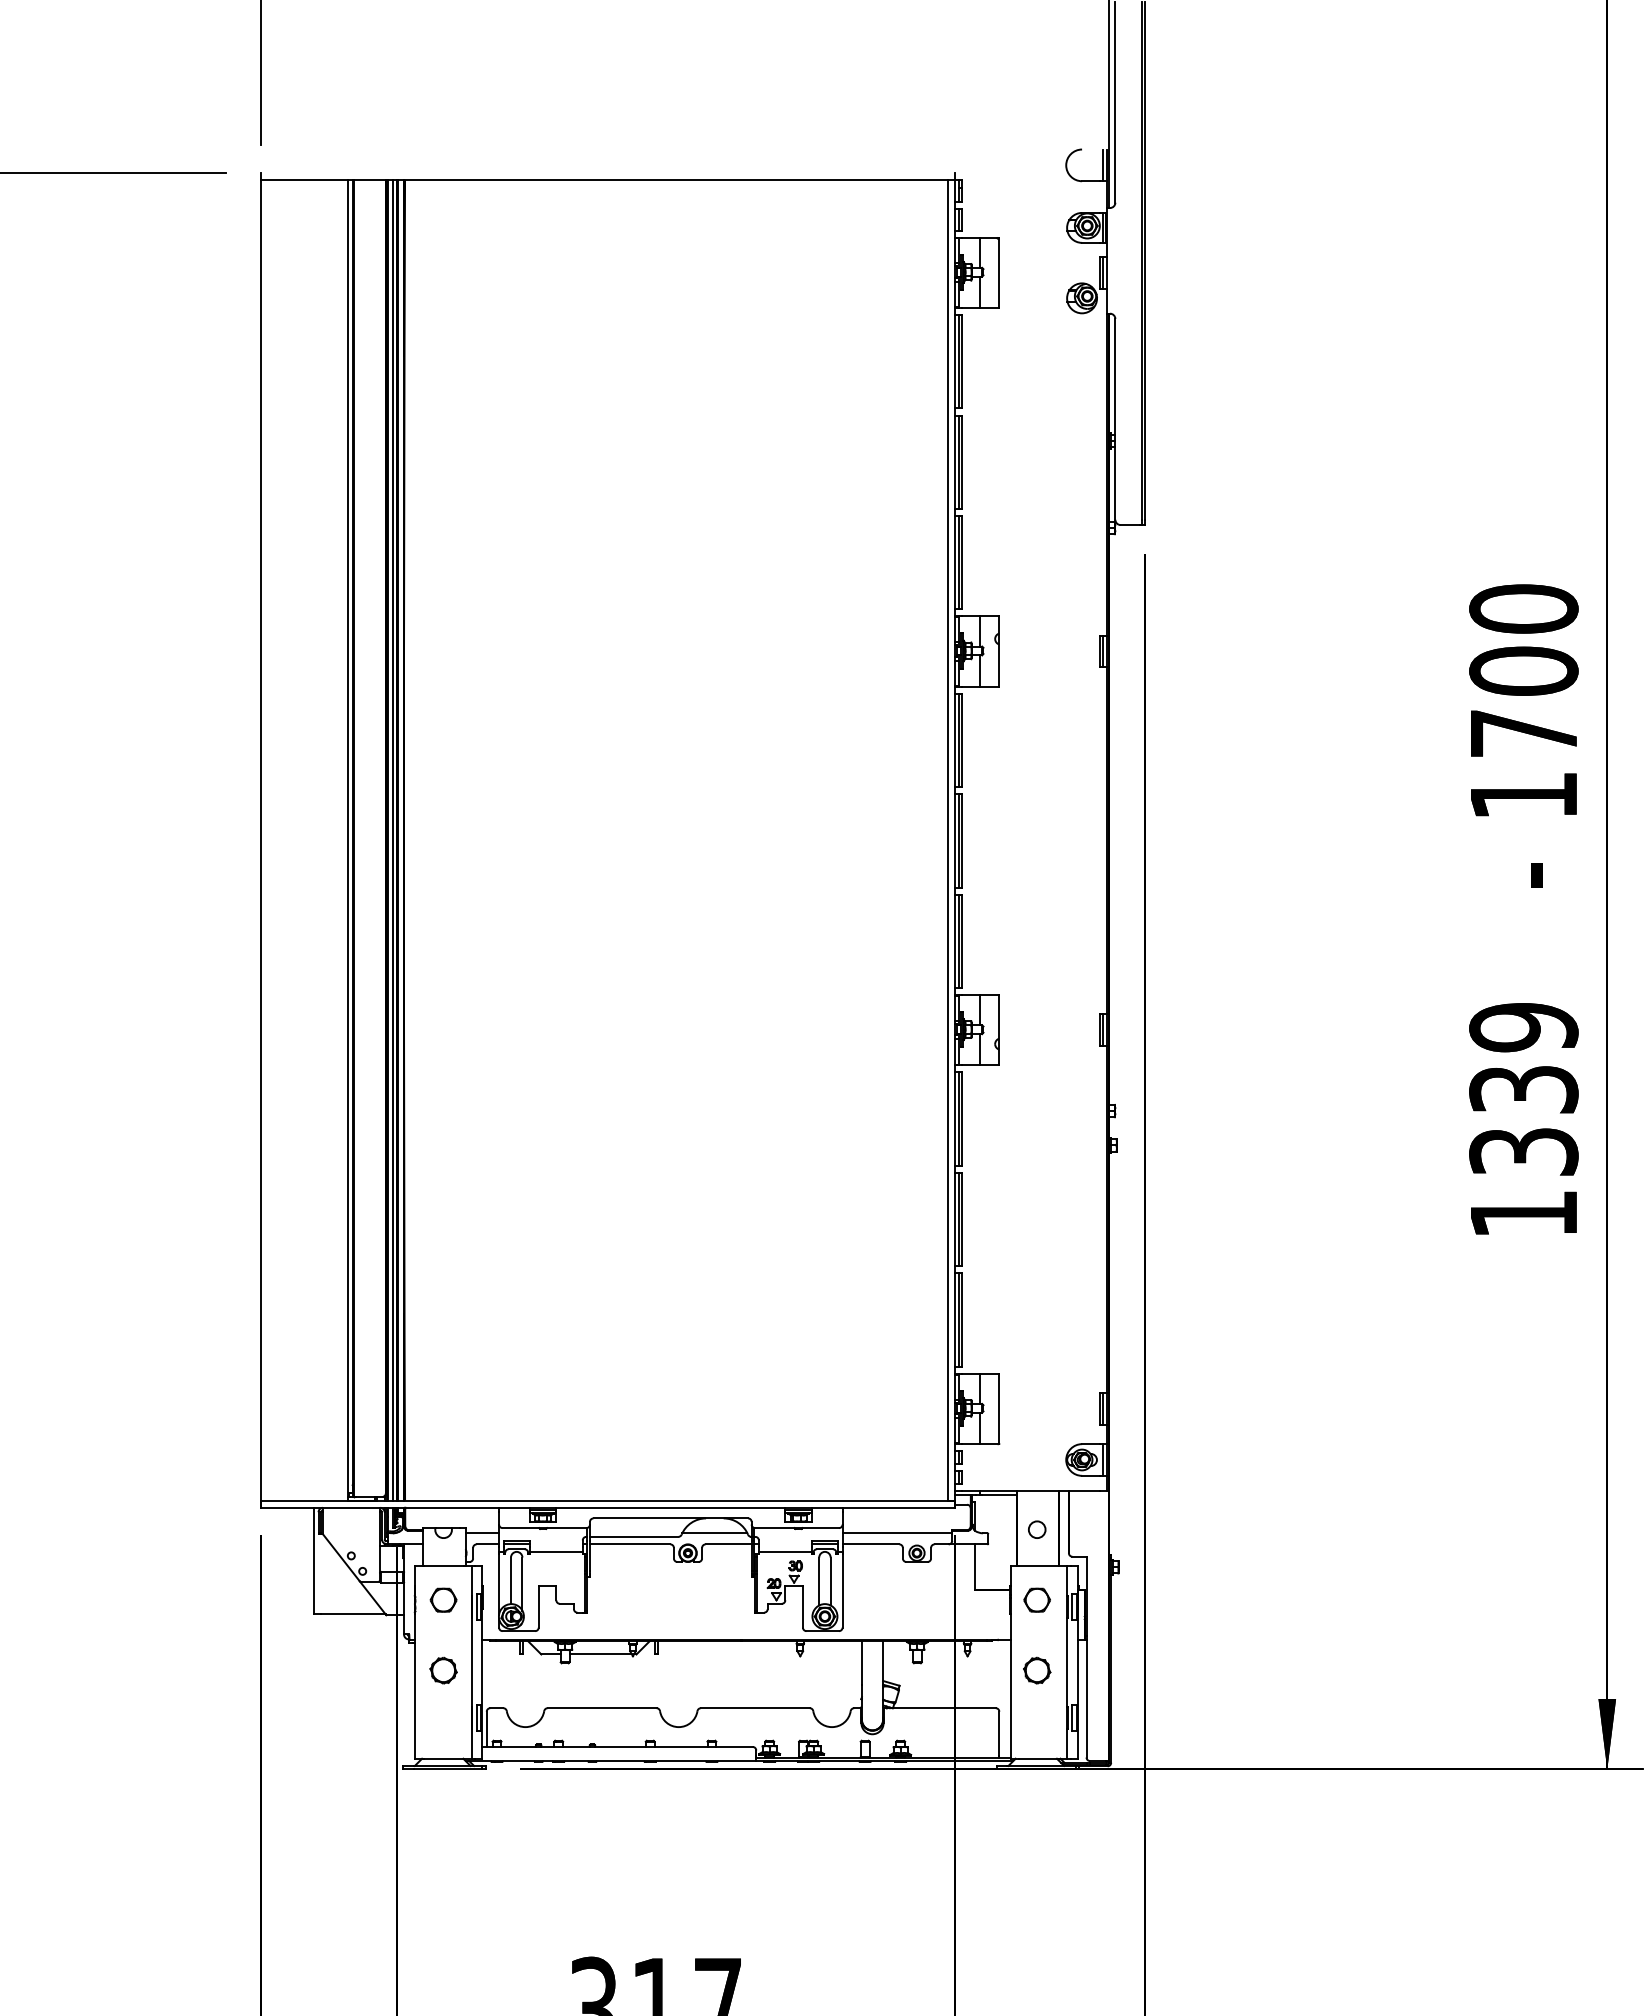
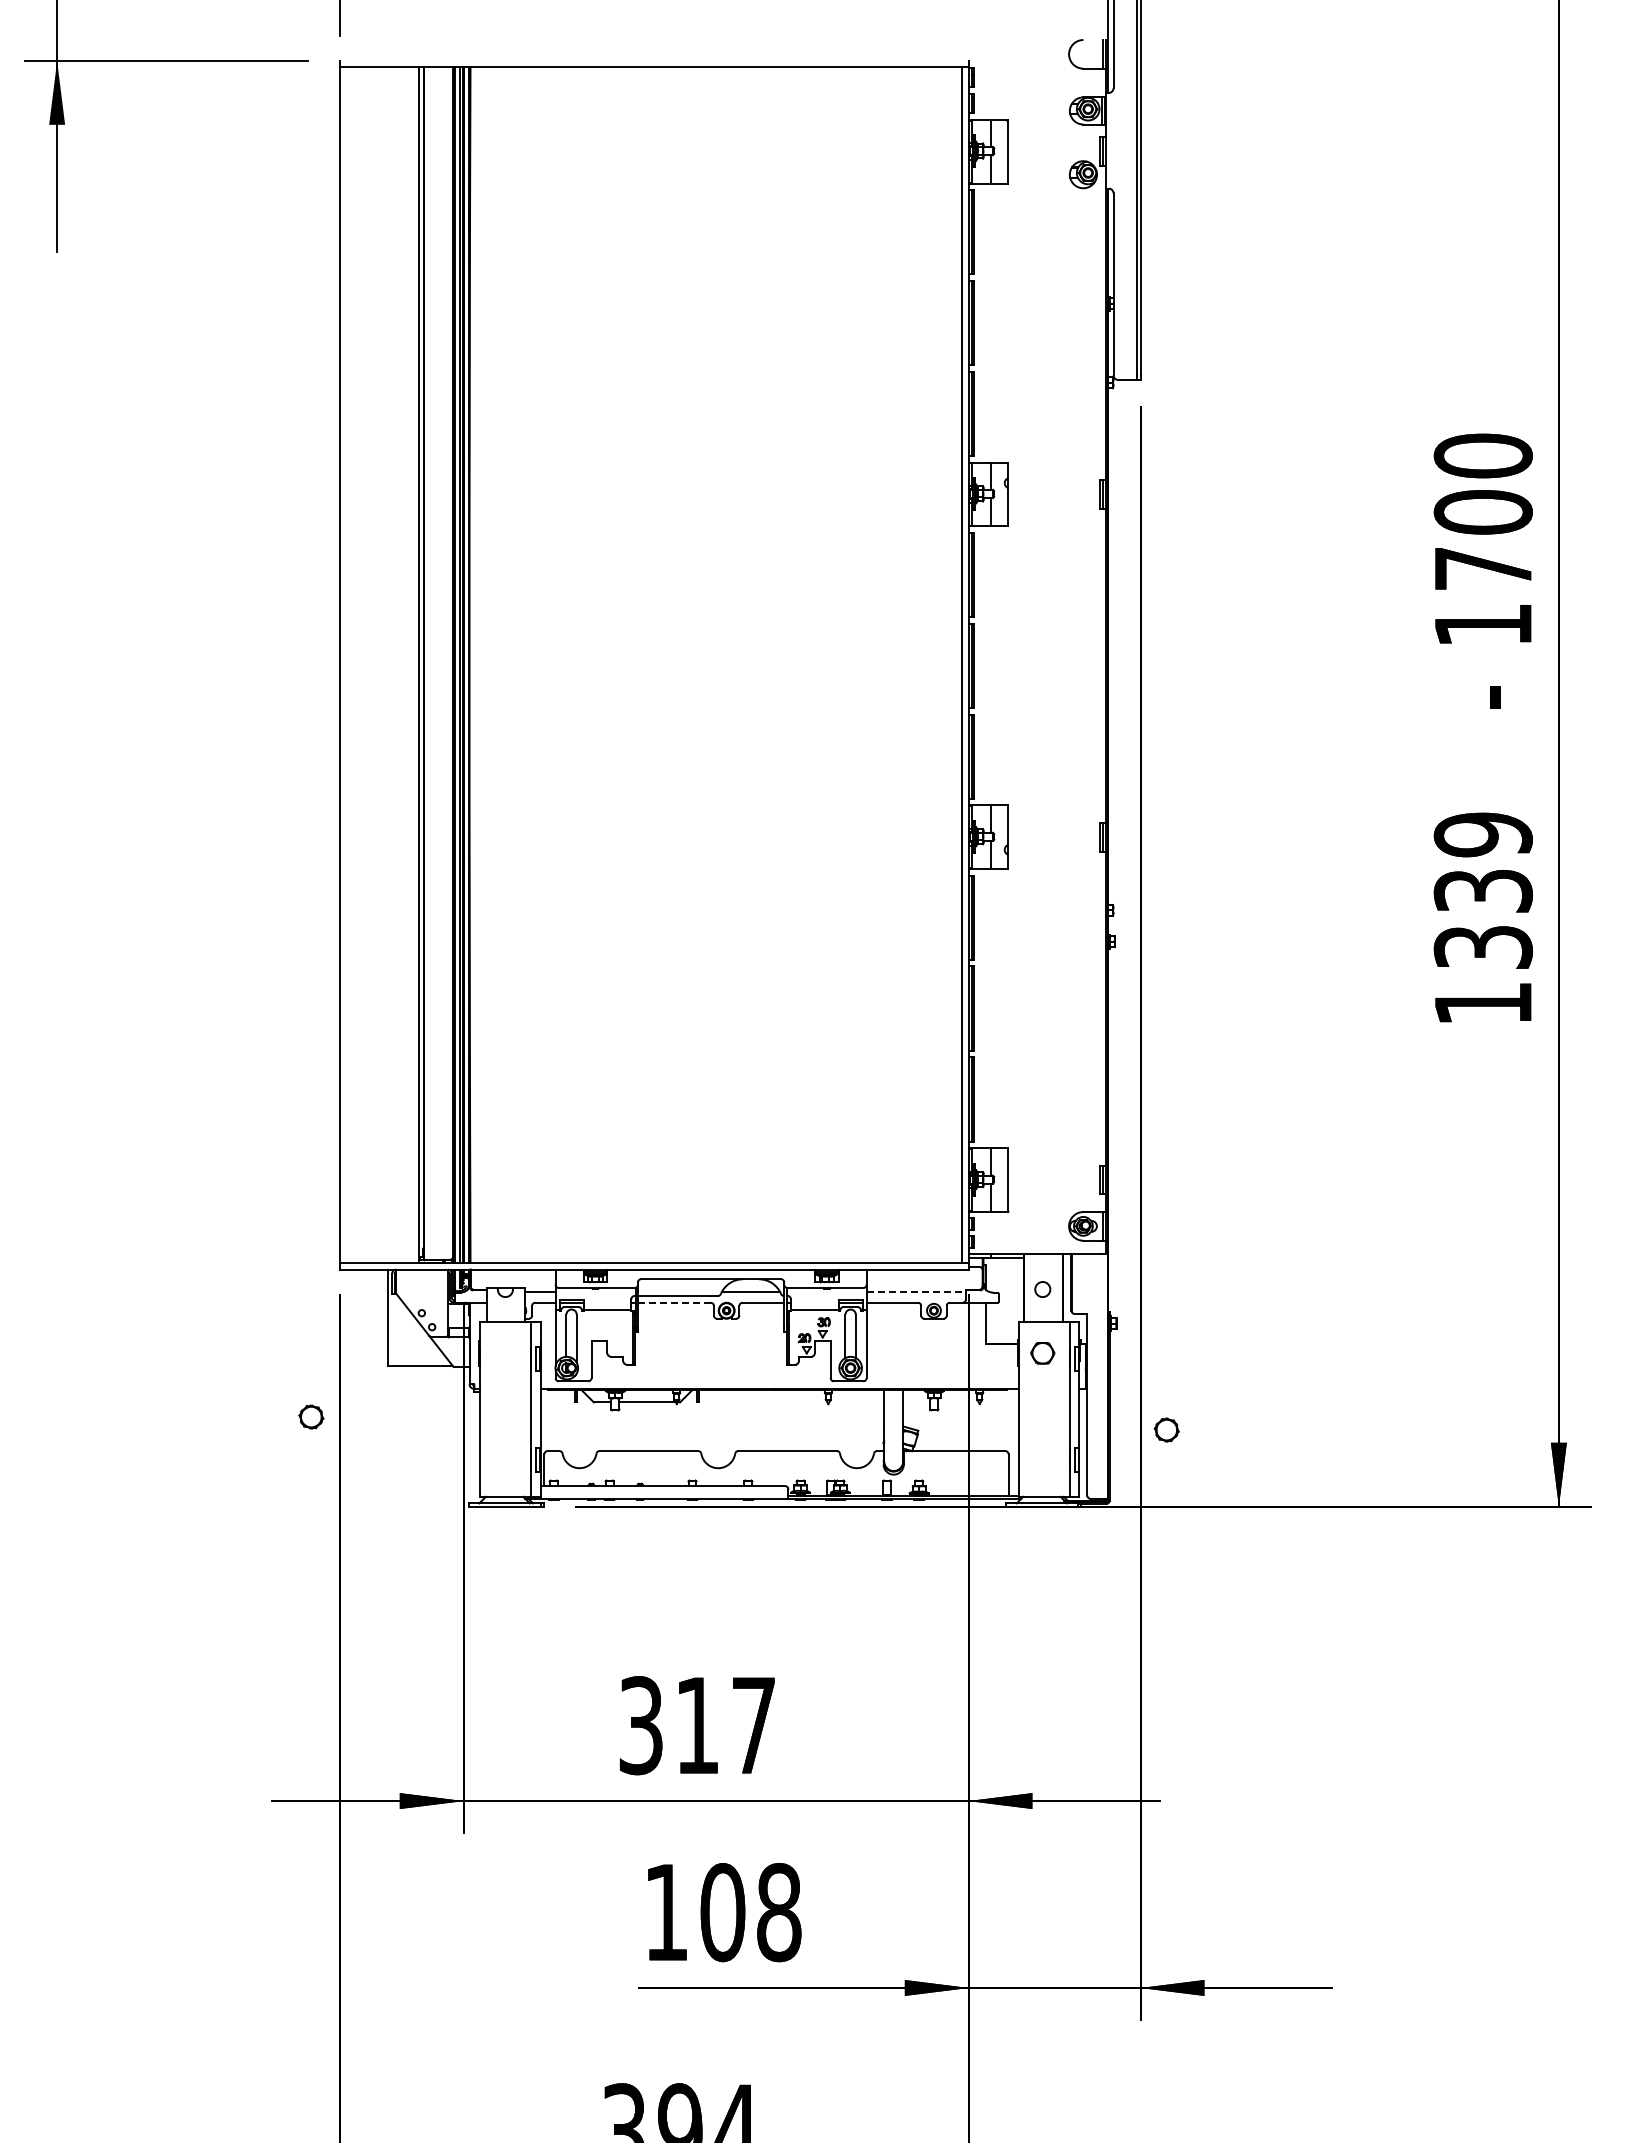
line: (897, 1533) -> (916, 1292), solid -> dashed
line: (630, 1544) -> (674, 1302), solid -> dashed
part: (442, 1600) -> (504, 1353), removed
part: (443, 1670) -> (311, 1416), moved
part: (1036, 1670) -> (1166, 1429), moved

